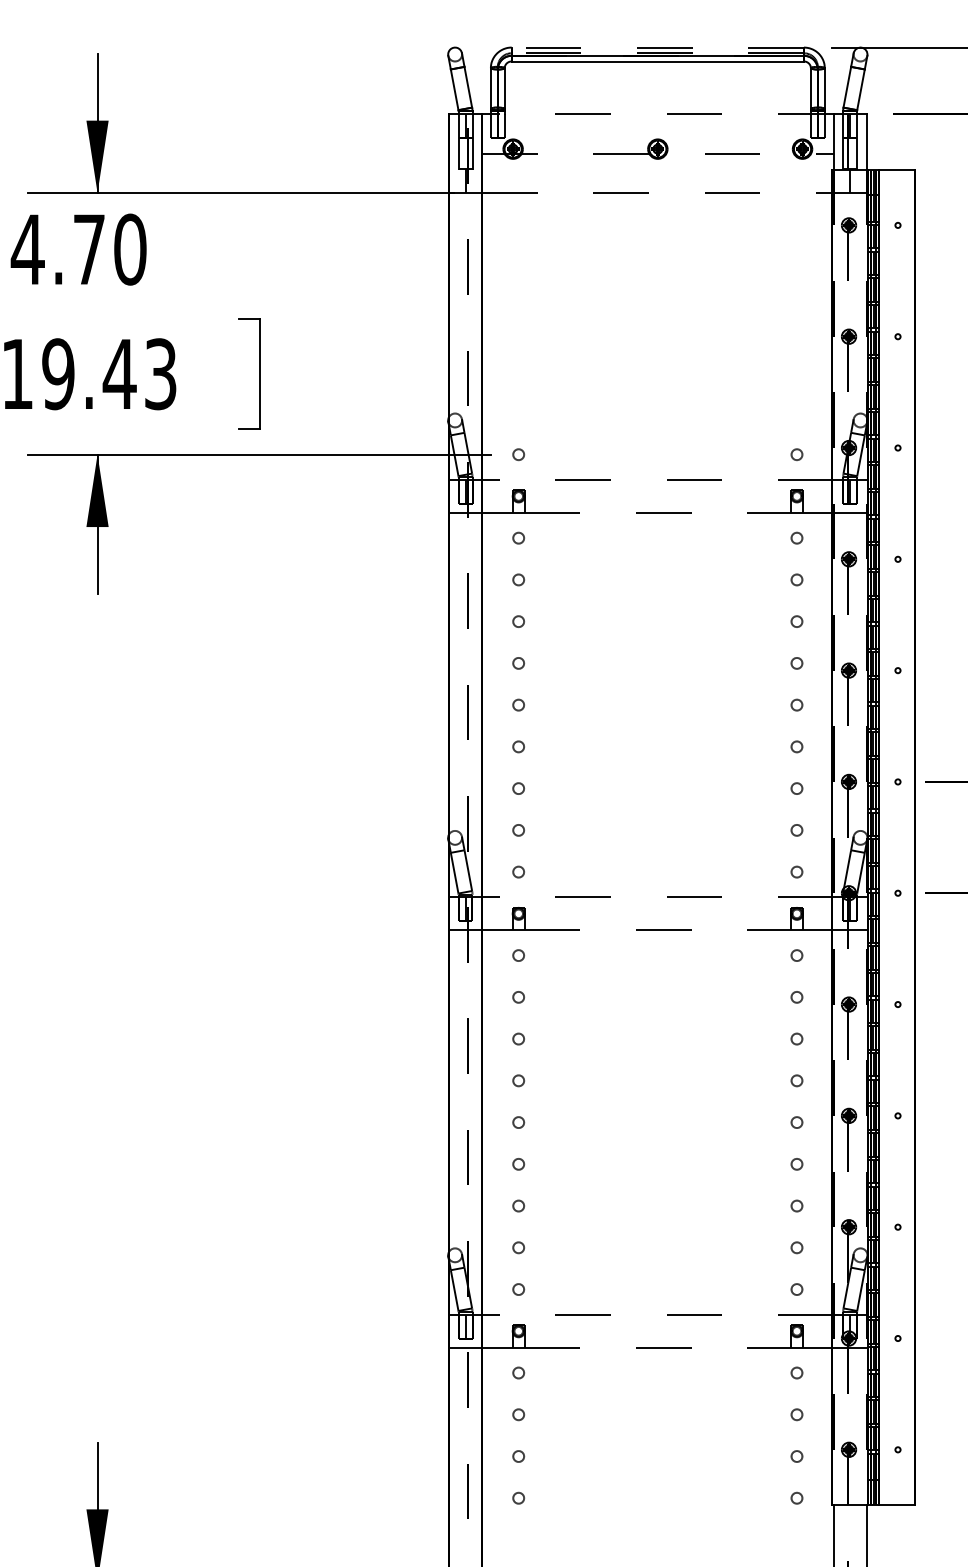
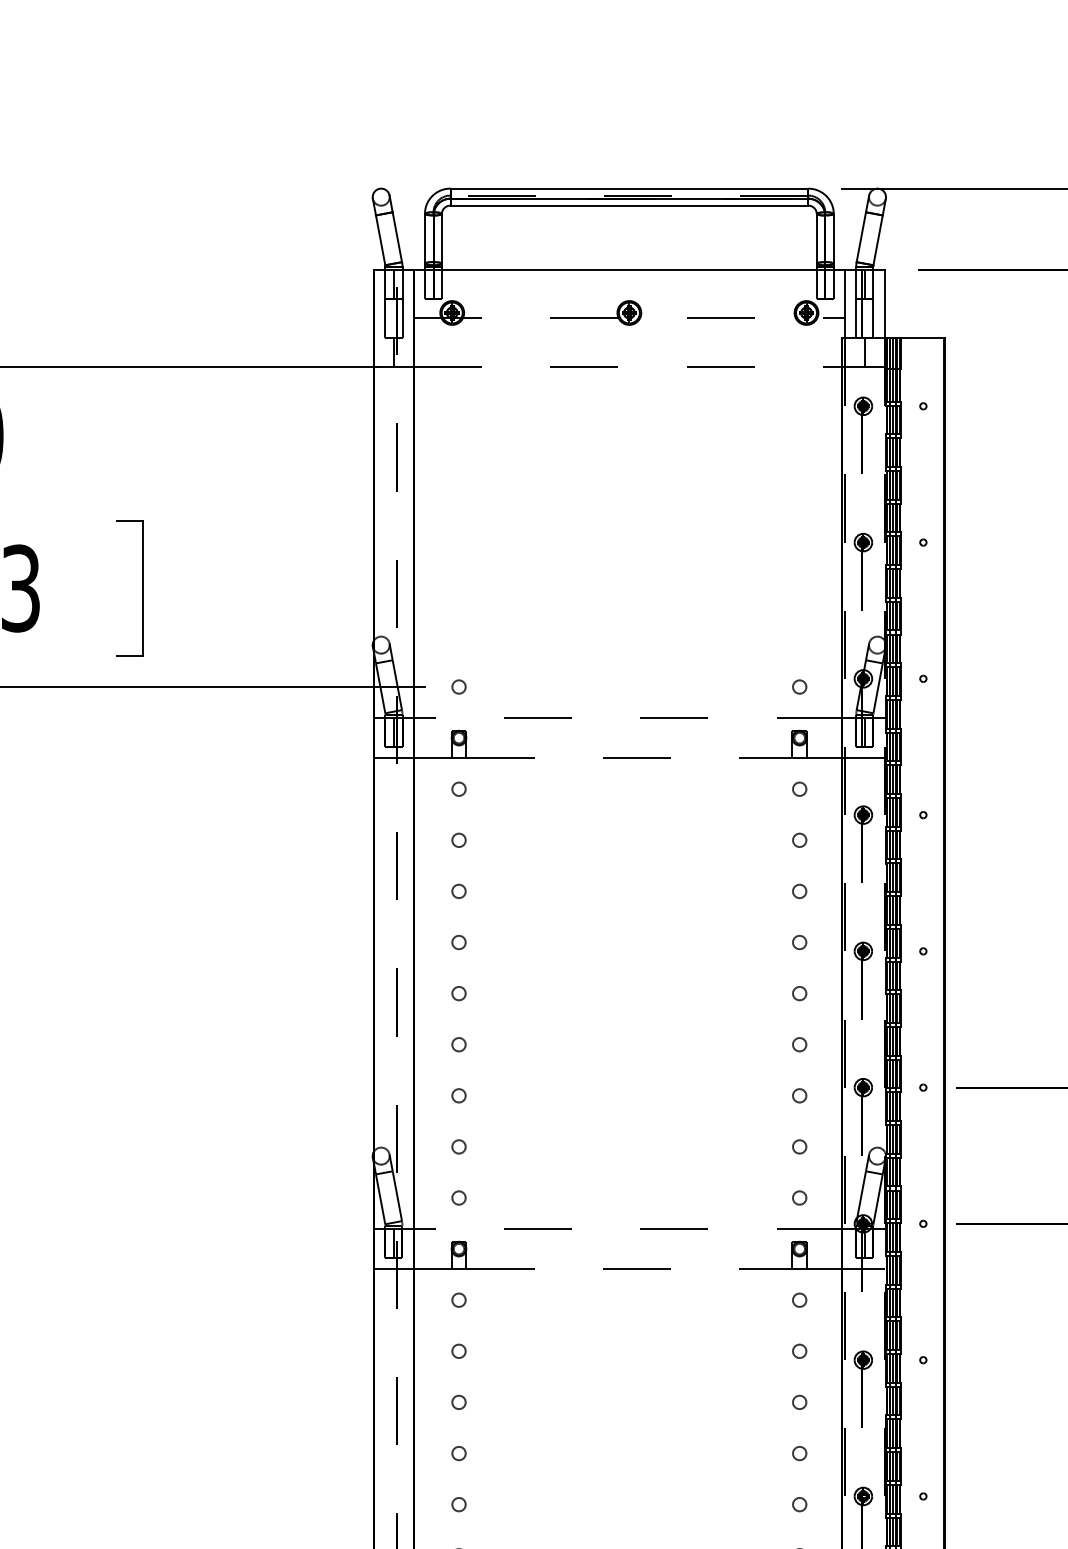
line: (657, 47) -> (628, 188), dashed -> solid
line: (657, 114) -> (628, 270), dashed -> solid

